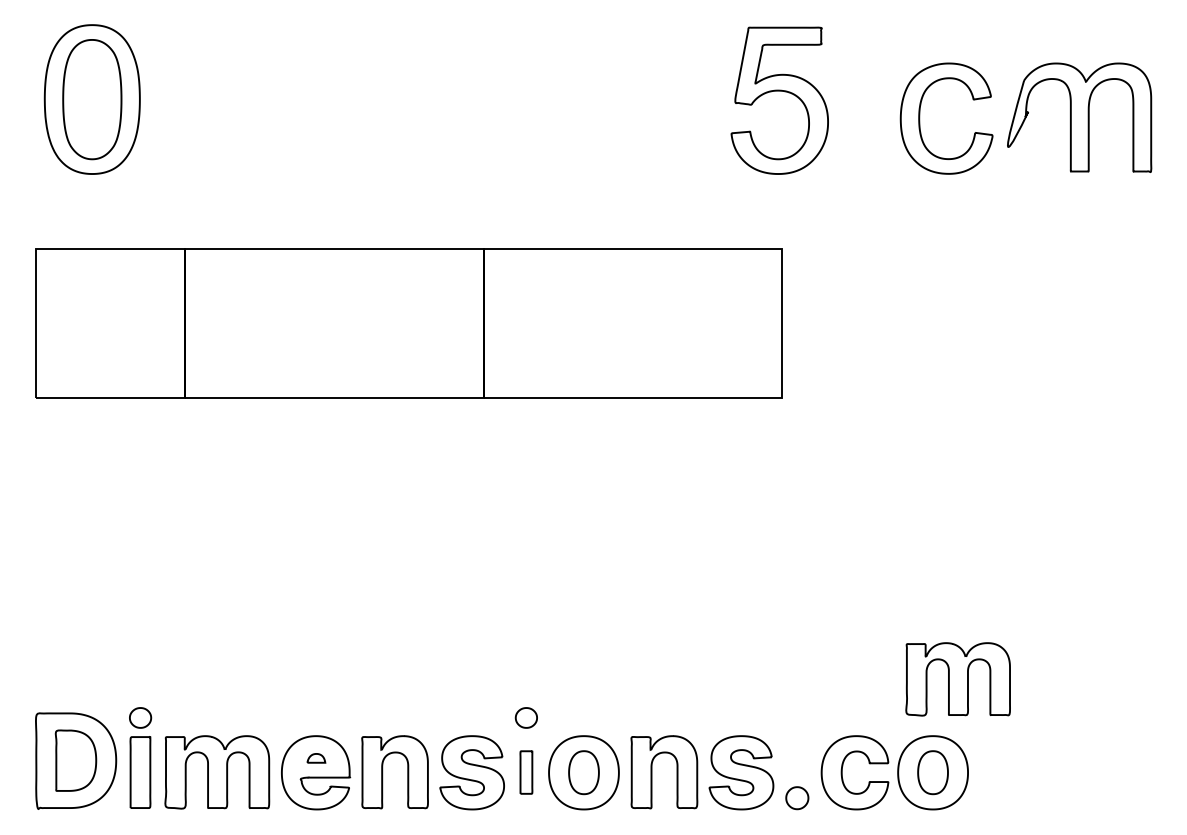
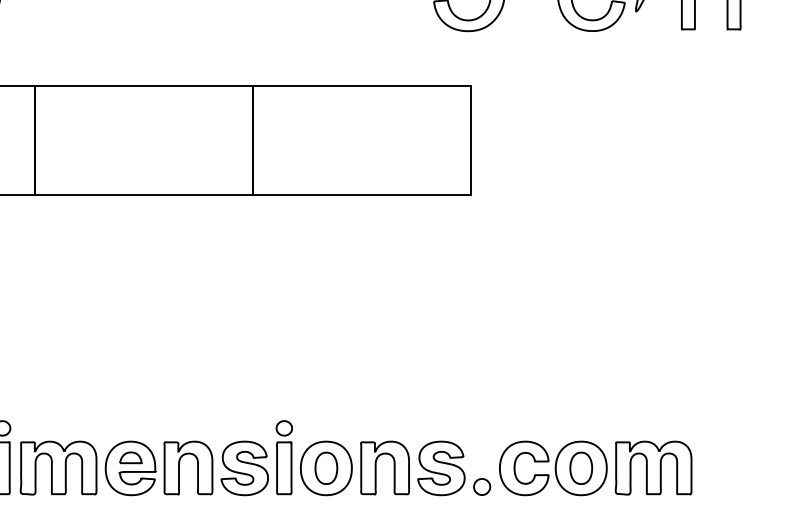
part: (957, 679) -> (653, 468), moved
part: (316, 758) -> (131, 457), size x1.67
part: (526, 772) -> (284, 468), size x1.67

